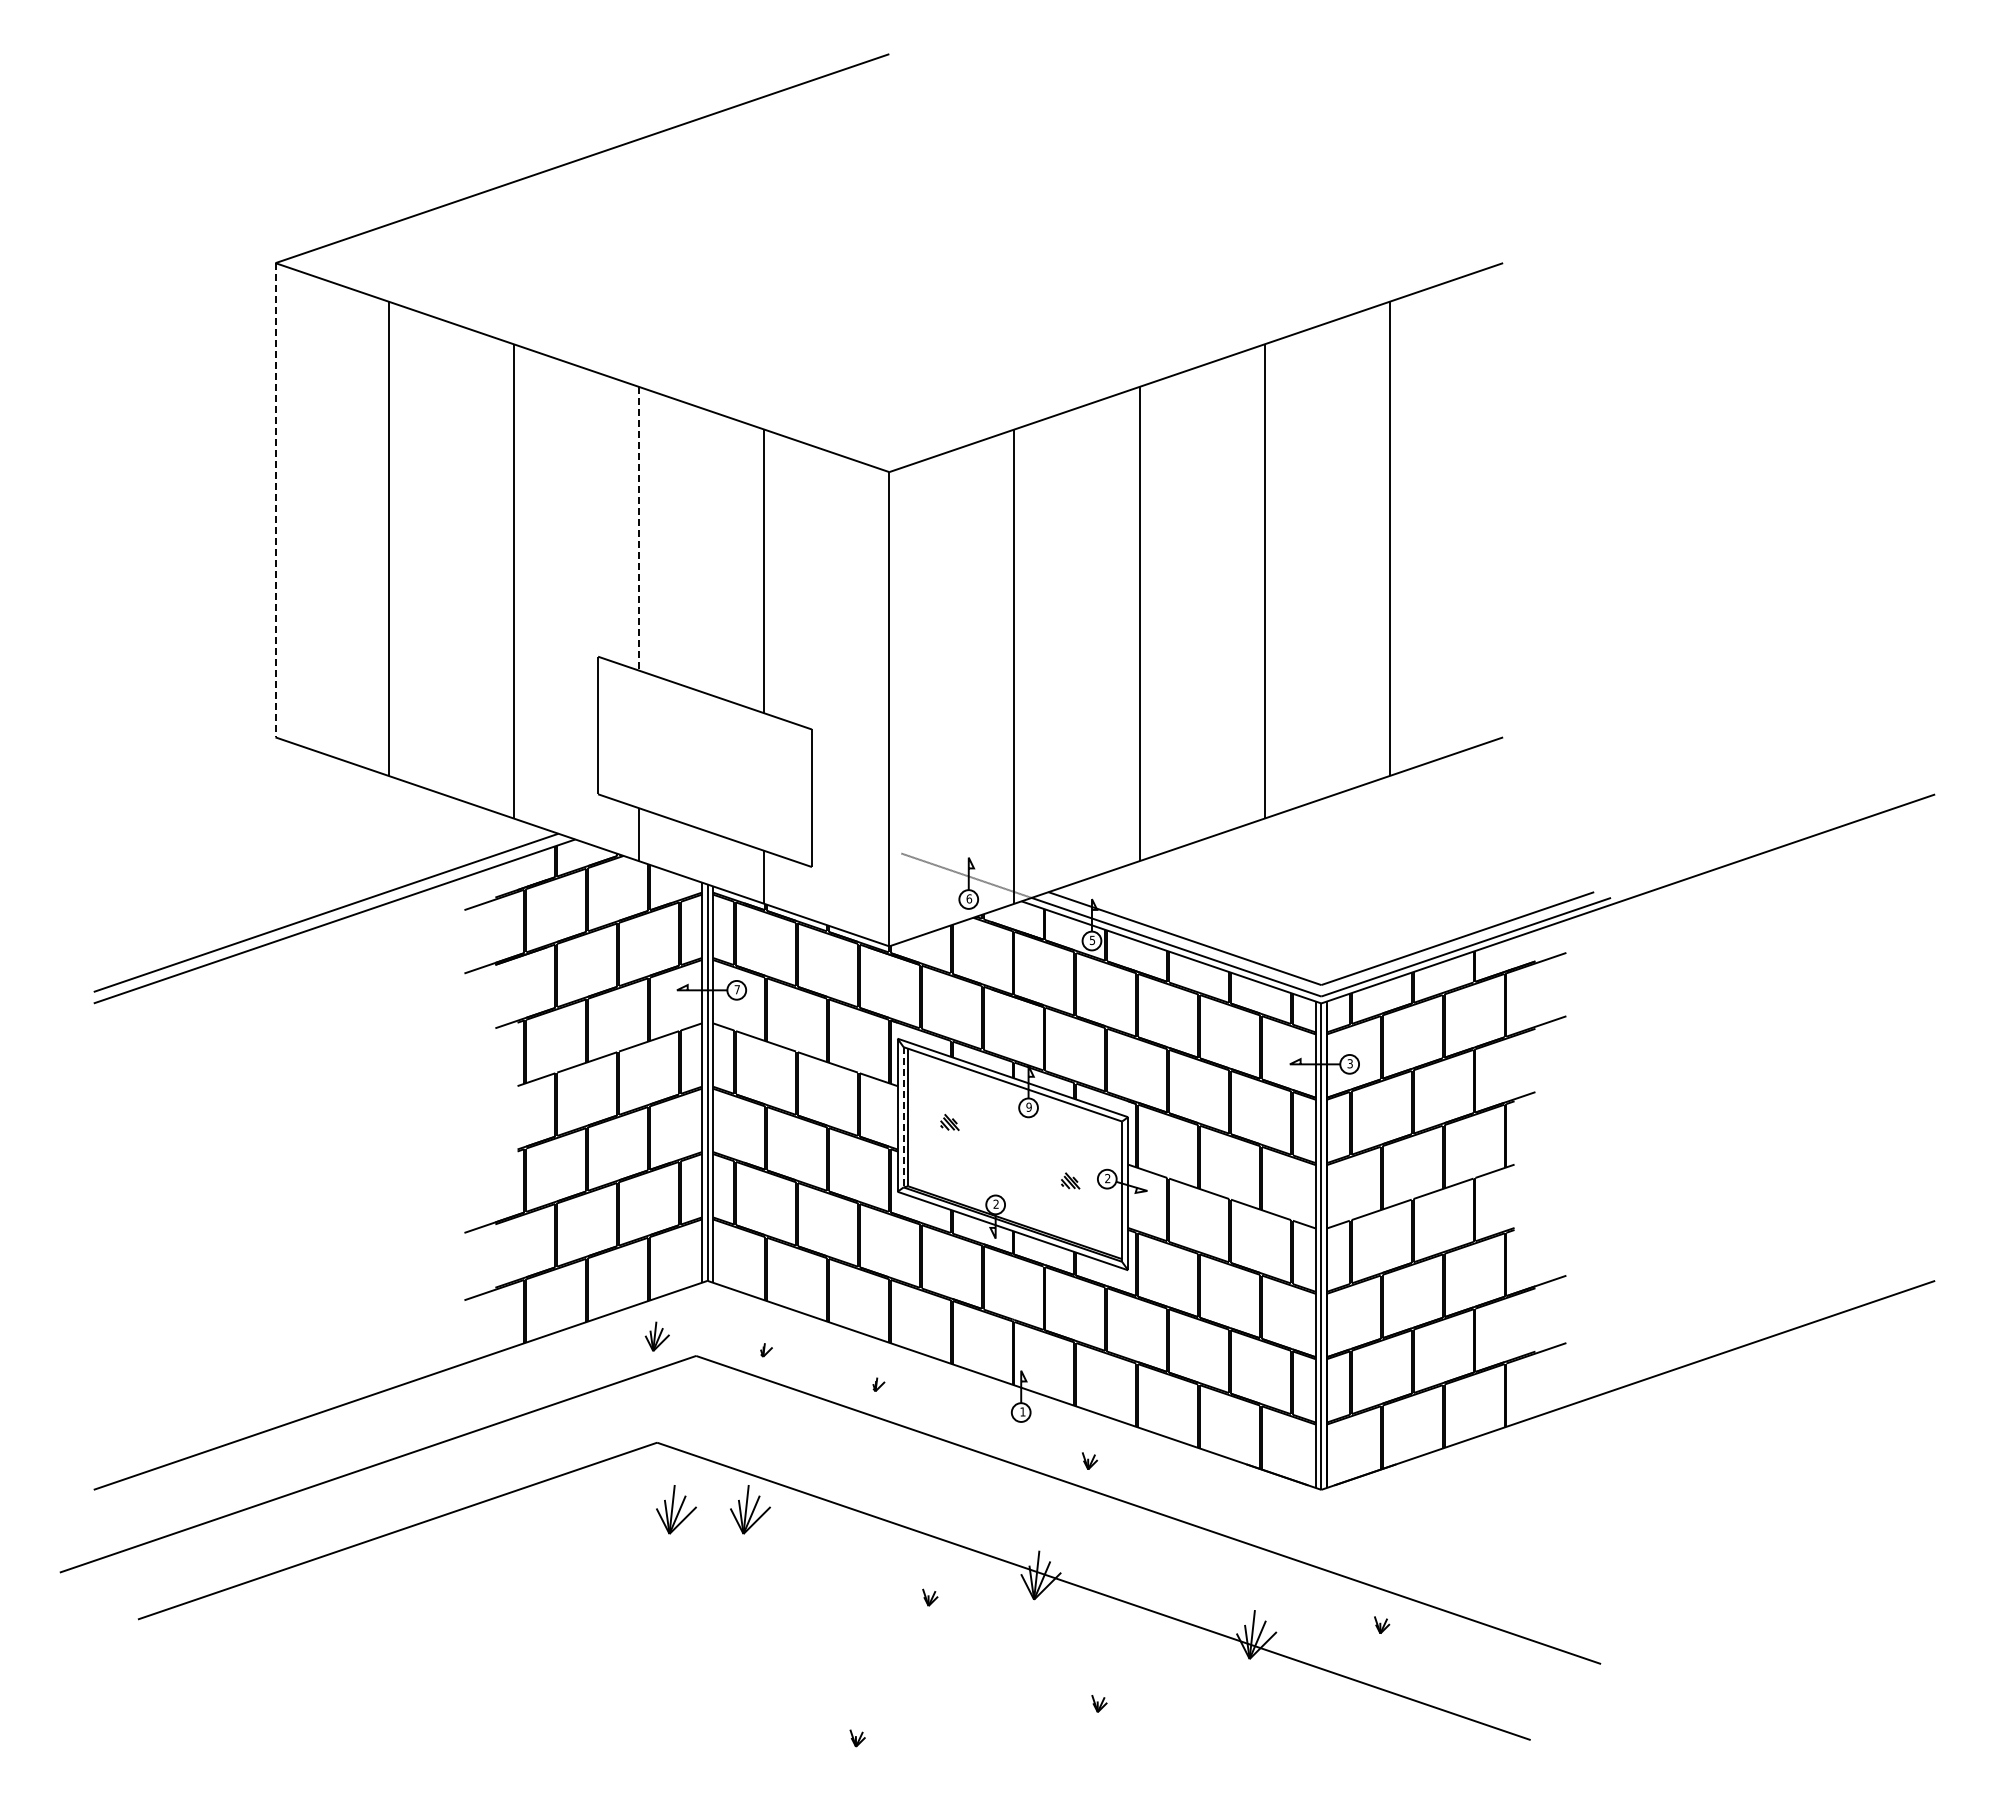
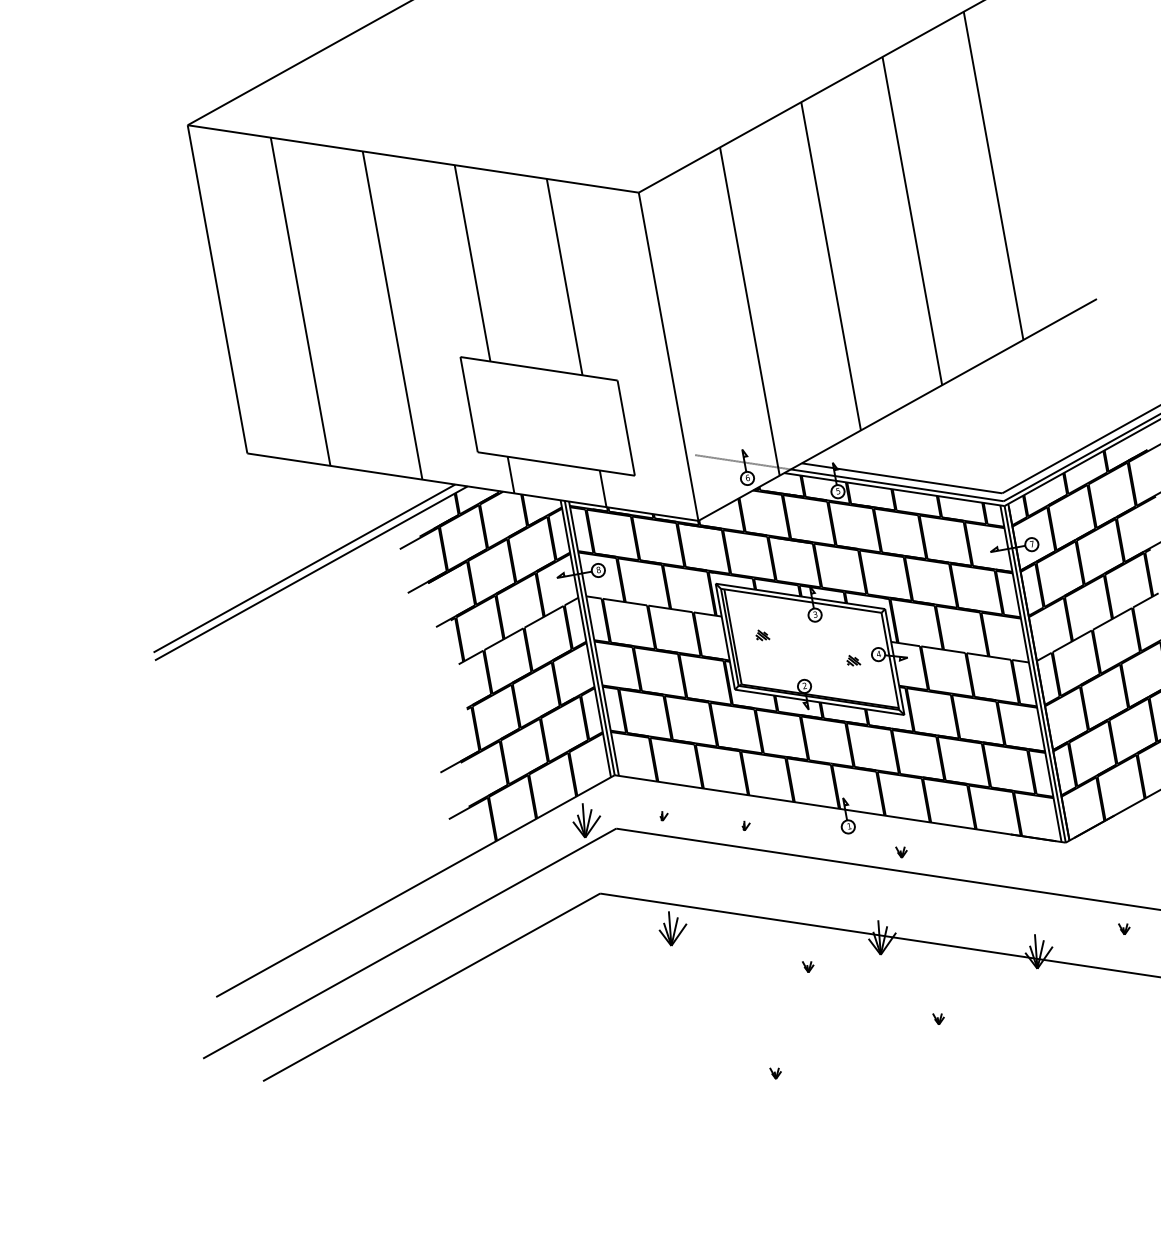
line: (275, 500) -> (217, 289), dashed -> solid
line: (638, 528) -> (472, 263), dashed -> solid
text: (737, 989) -> (598, 569), 7 -> 8
text: (1349, 1063) -> (1031, 544), 3 -> 7
text: (1028, 1106) -> (814, 614), 9 -> 3
line: (903, 1117) -> (729, 637), dashed -> solid
text: (1107, 1178) -> (878, 654), 2 -> 4
part: (657, 1336) -> (587, 820), size x1.67
part: (676, 1509) -> (621, 937), removed

